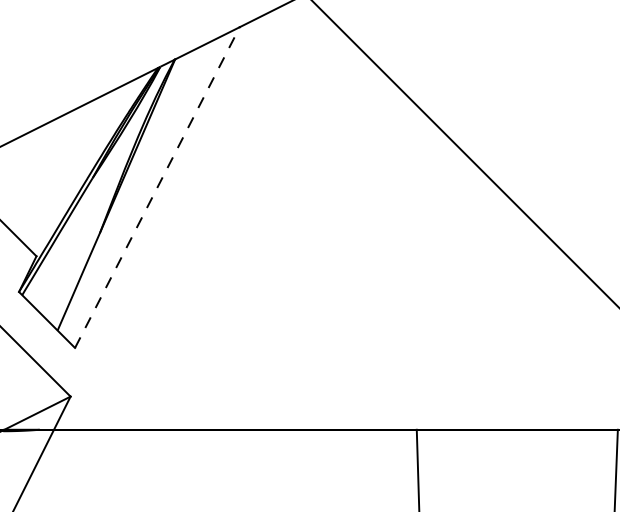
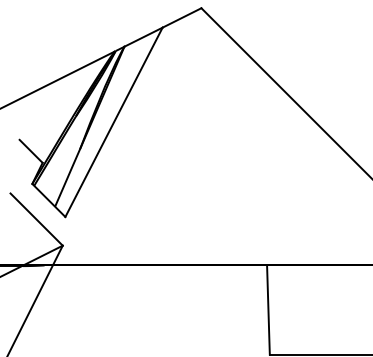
line: (158, 186) -> (114, 121), dashed -> solid

